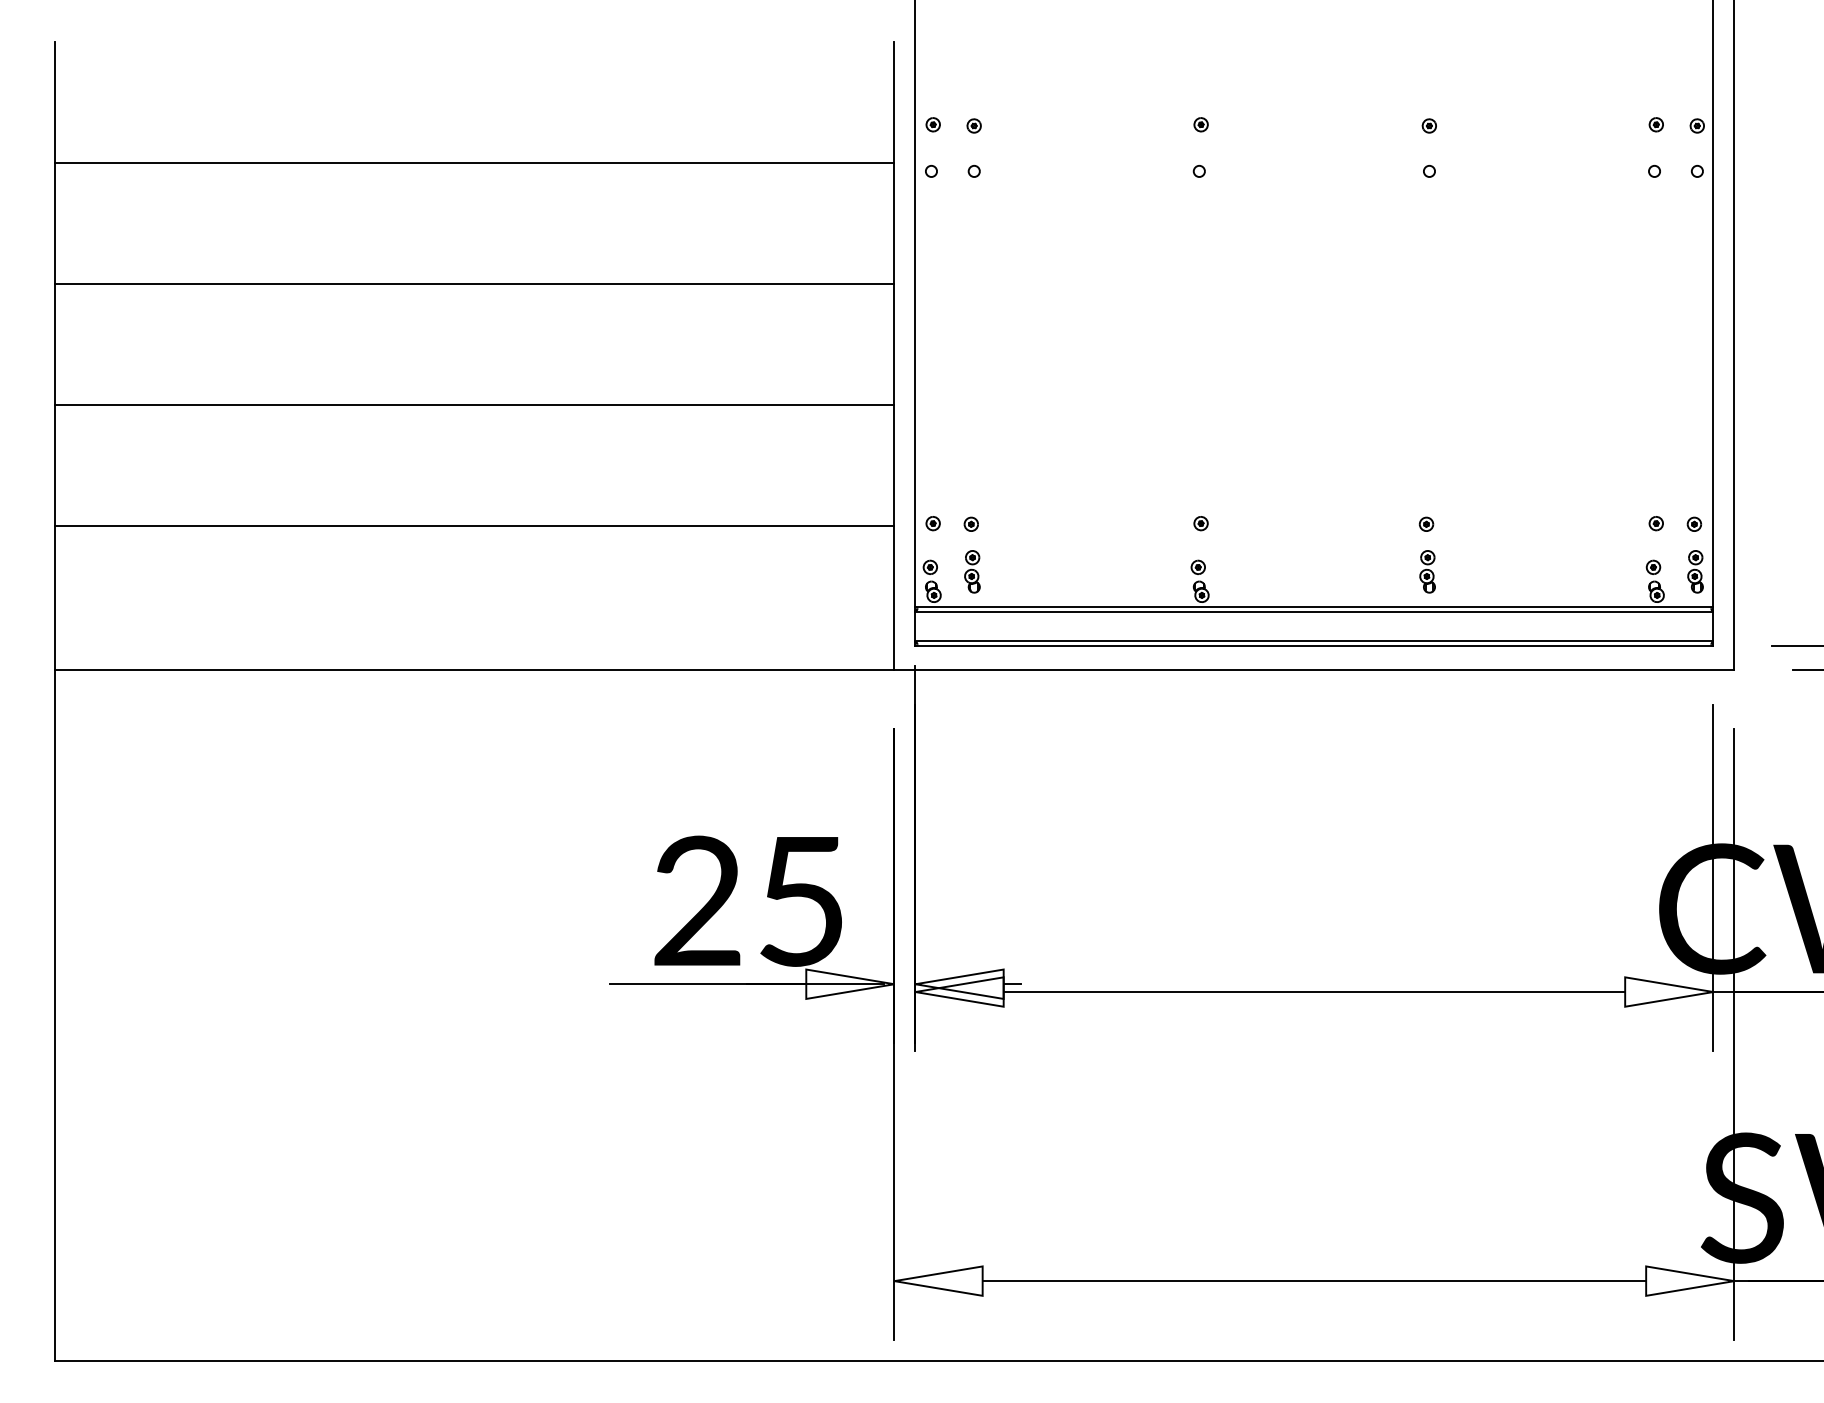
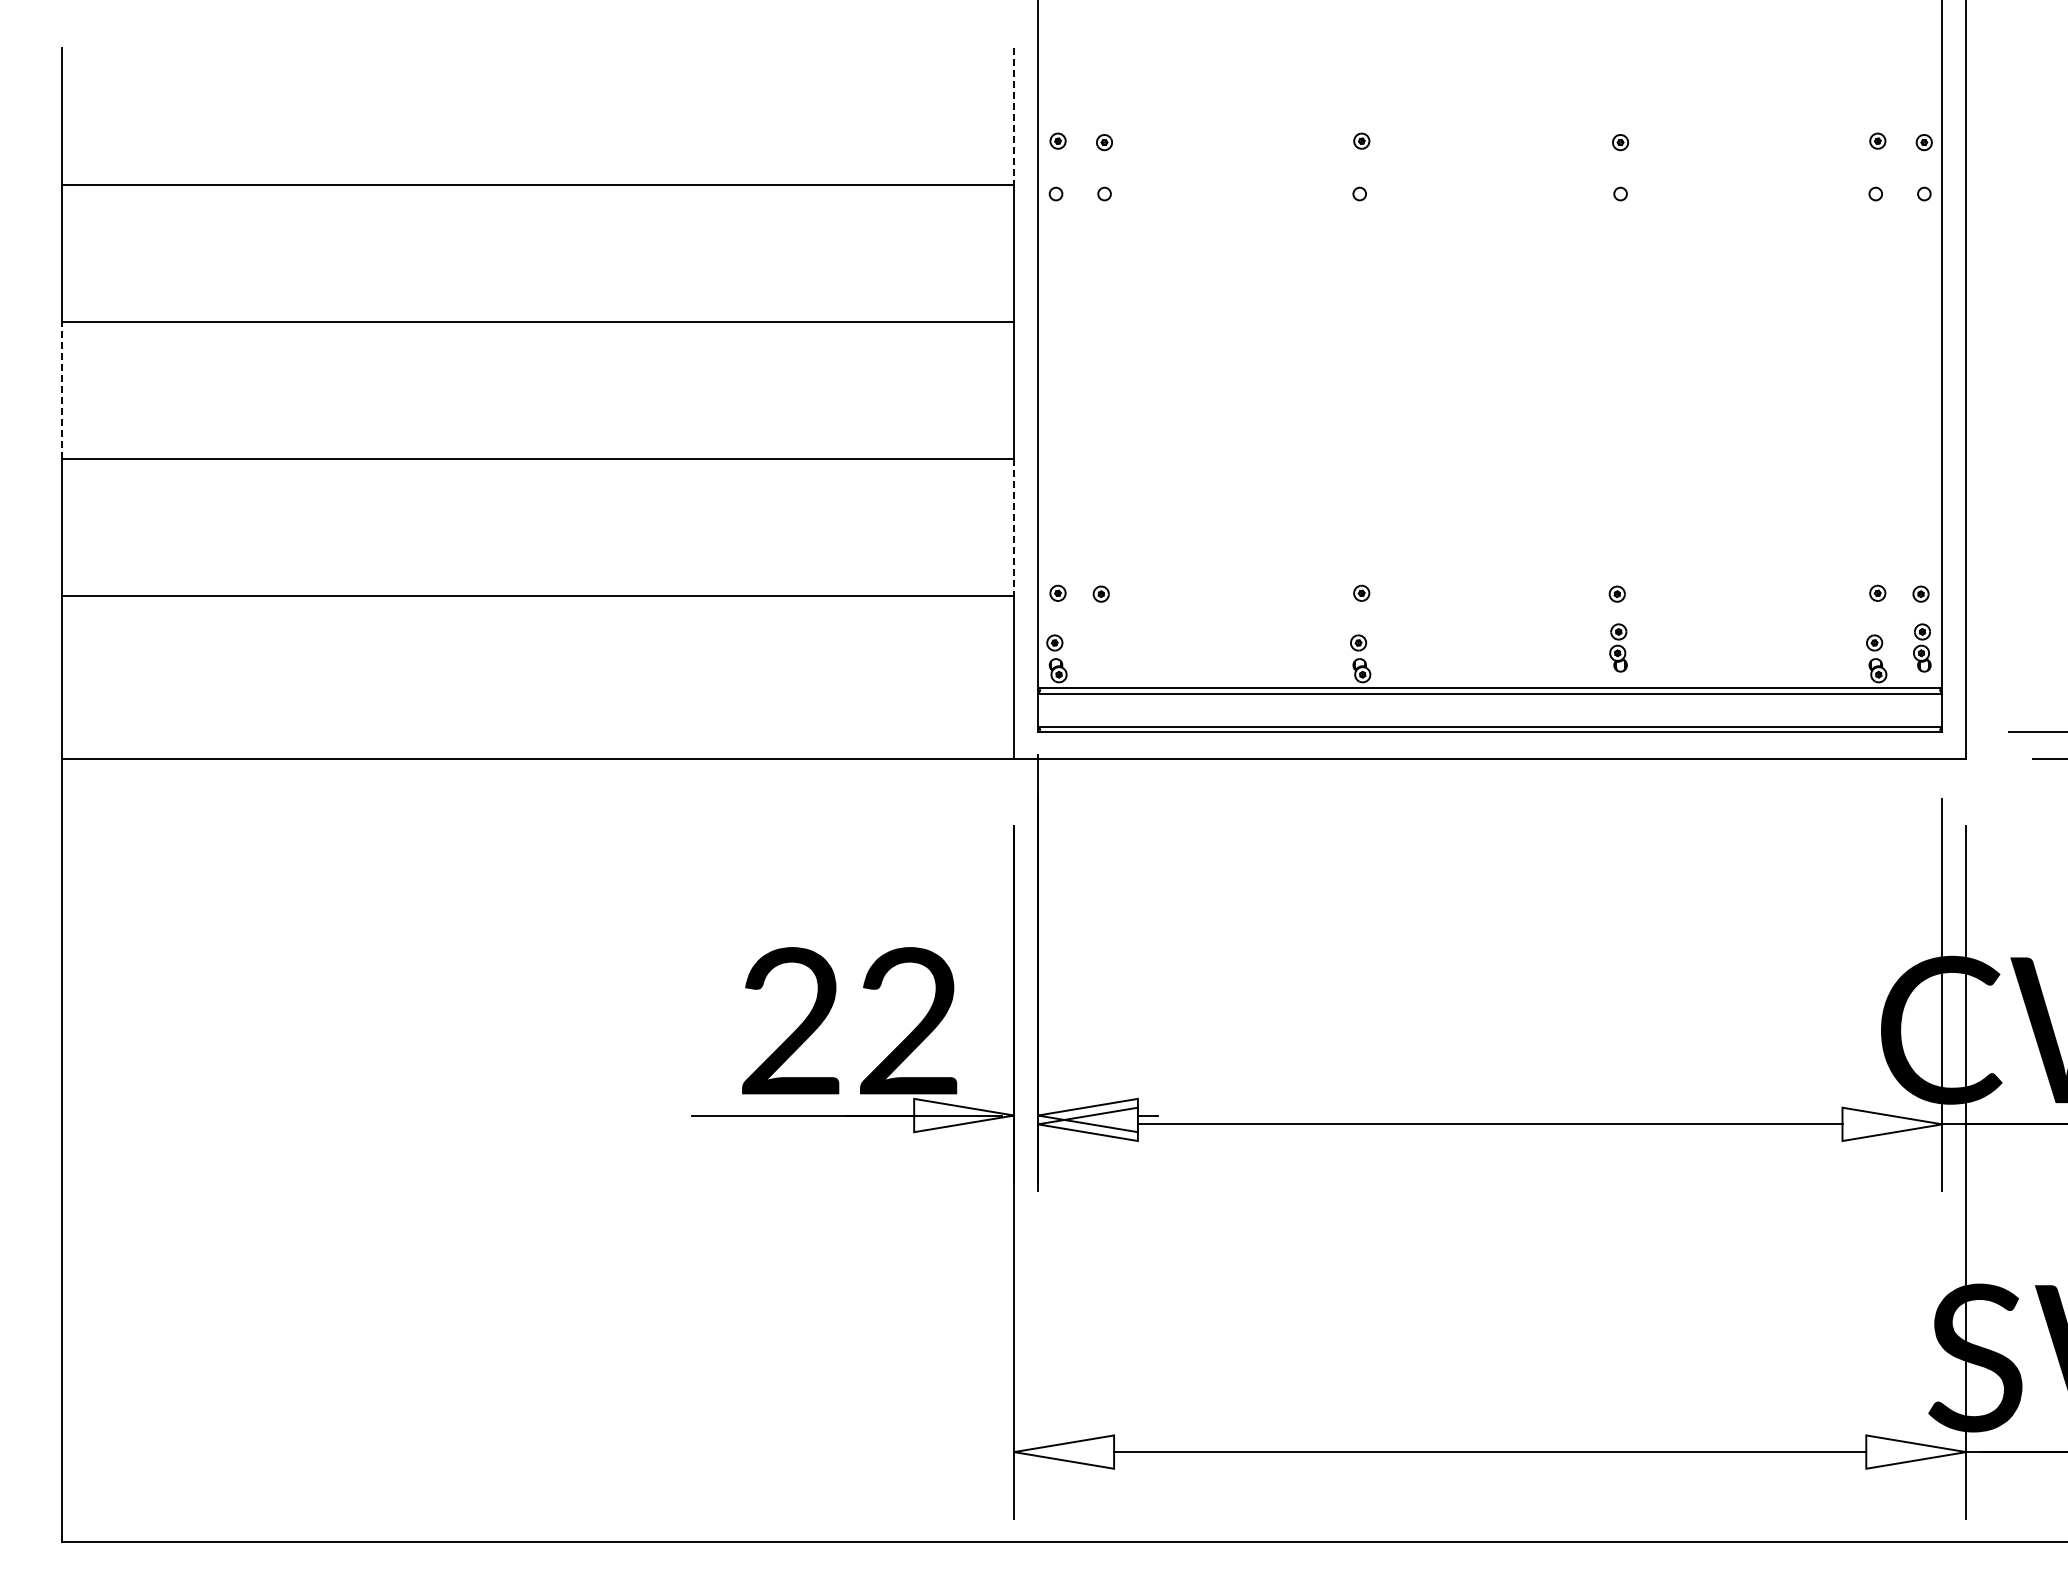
line: (894, 102) -> (1014, 116), solid -> dashed
line: (55, 344) -> (62, 390), solid -> dashed
line: (894, 465) -> (1014, 527), solid -> dashed
part: (972, 571) -> (1102, 647), removed
text: (801, 901) -> (908, 1021), 25 -> 22

